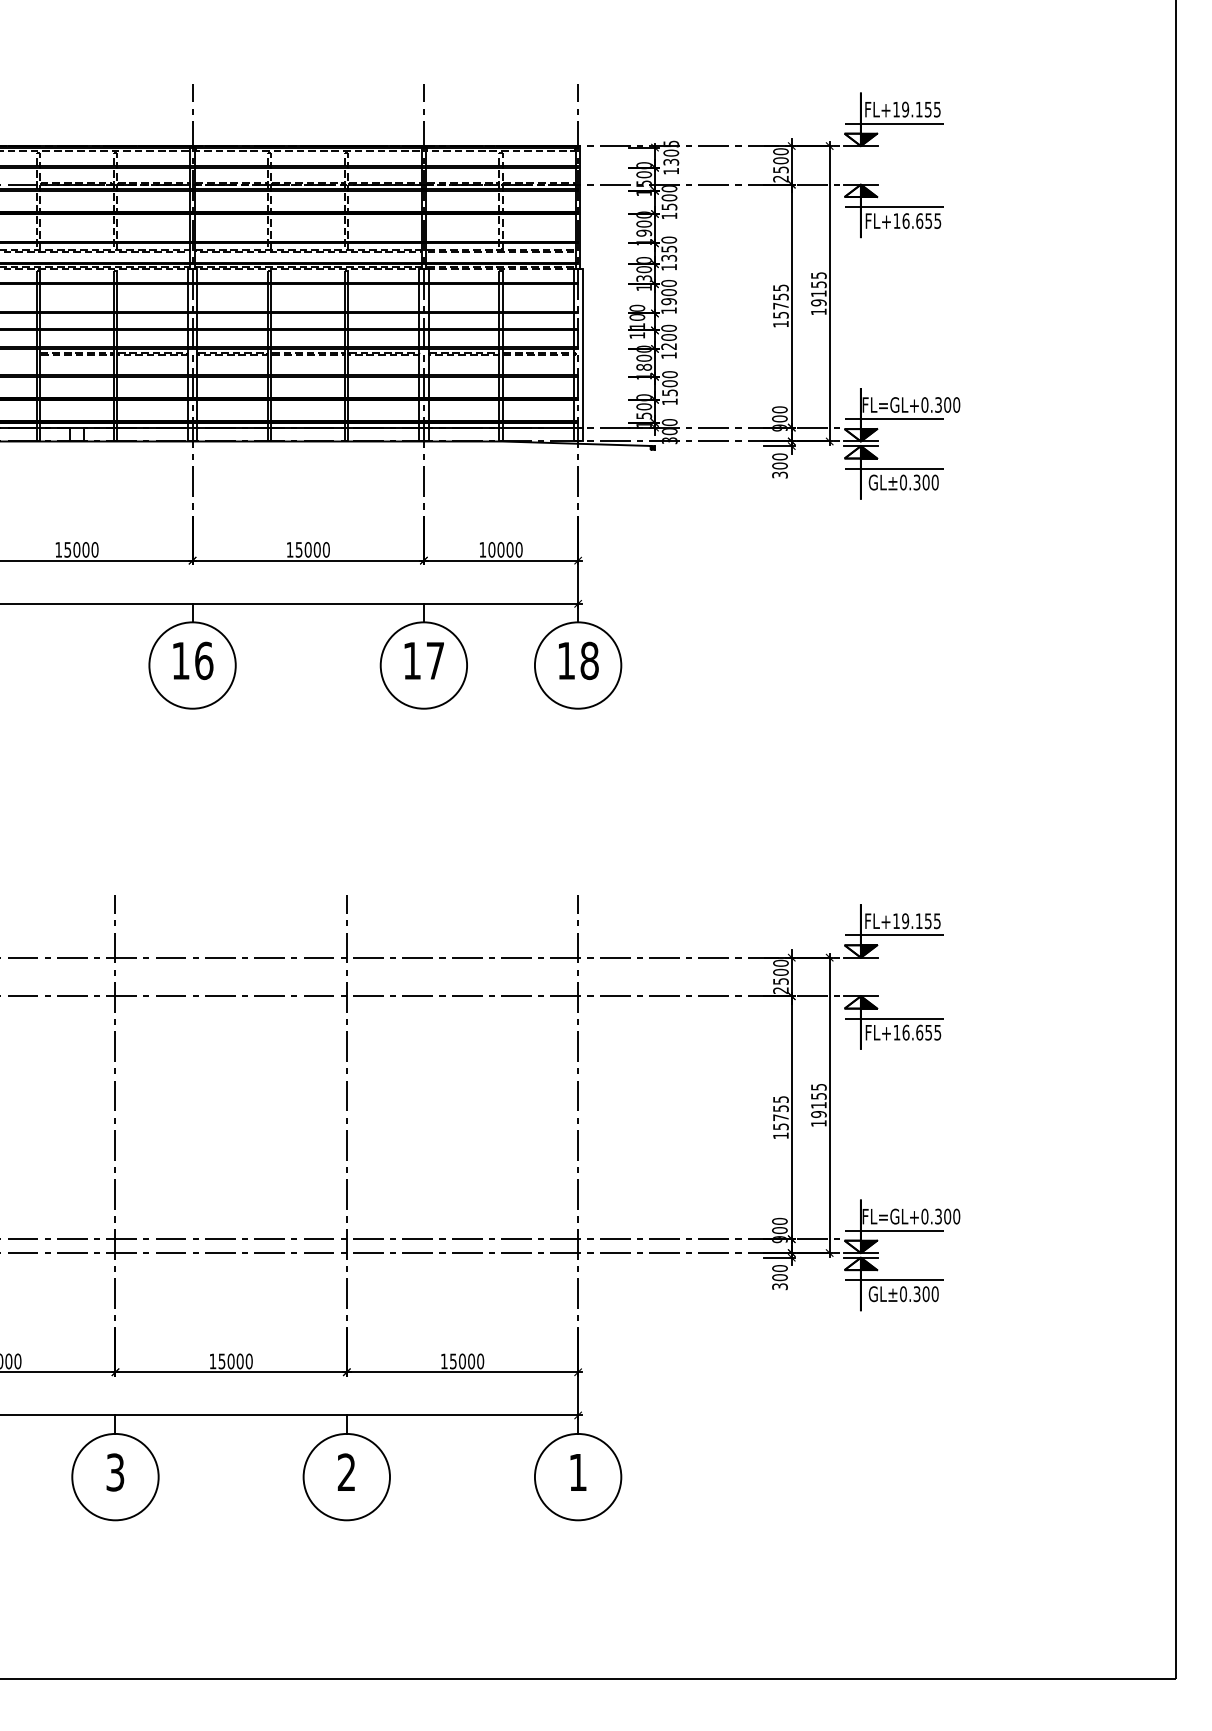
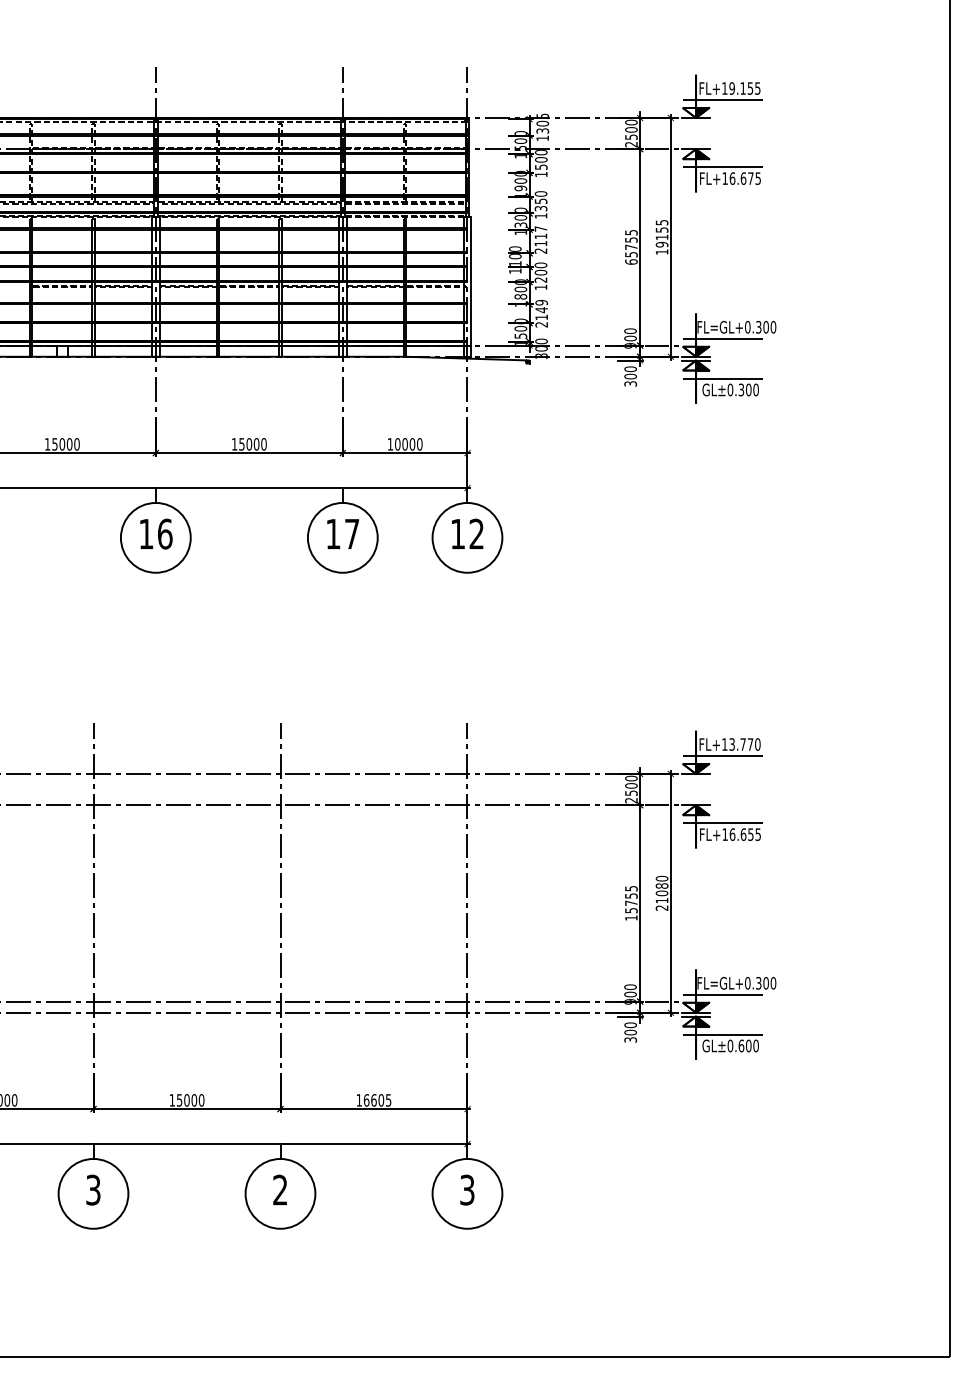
text: (928, 220) -> (750, 178), FL+16.655 -> FL+16.675
text: (668, 297) -> (540, 240), 1900 -> 2117
text: (780, 323) -> (631, 261), 15755 -> 65755
text: (669, 388) -> (541, 313), 1500 -> 2149
text: (589, 660) -> (476, 533), 18 -> 12
text: (921, 921) -> (745, 744), FL+19.155 -> FL+13.770
text: (818, 1104) -> (661, 892), 19155 -> 21080
text: (916, 1294) -> (740, 1046), GL±0.300 -> GL±0.600
text: (466, 1361) -> (377, 1100), 15000 -> 16605
text: (577, 1472) -> (466, 1190), 1 -> 3

